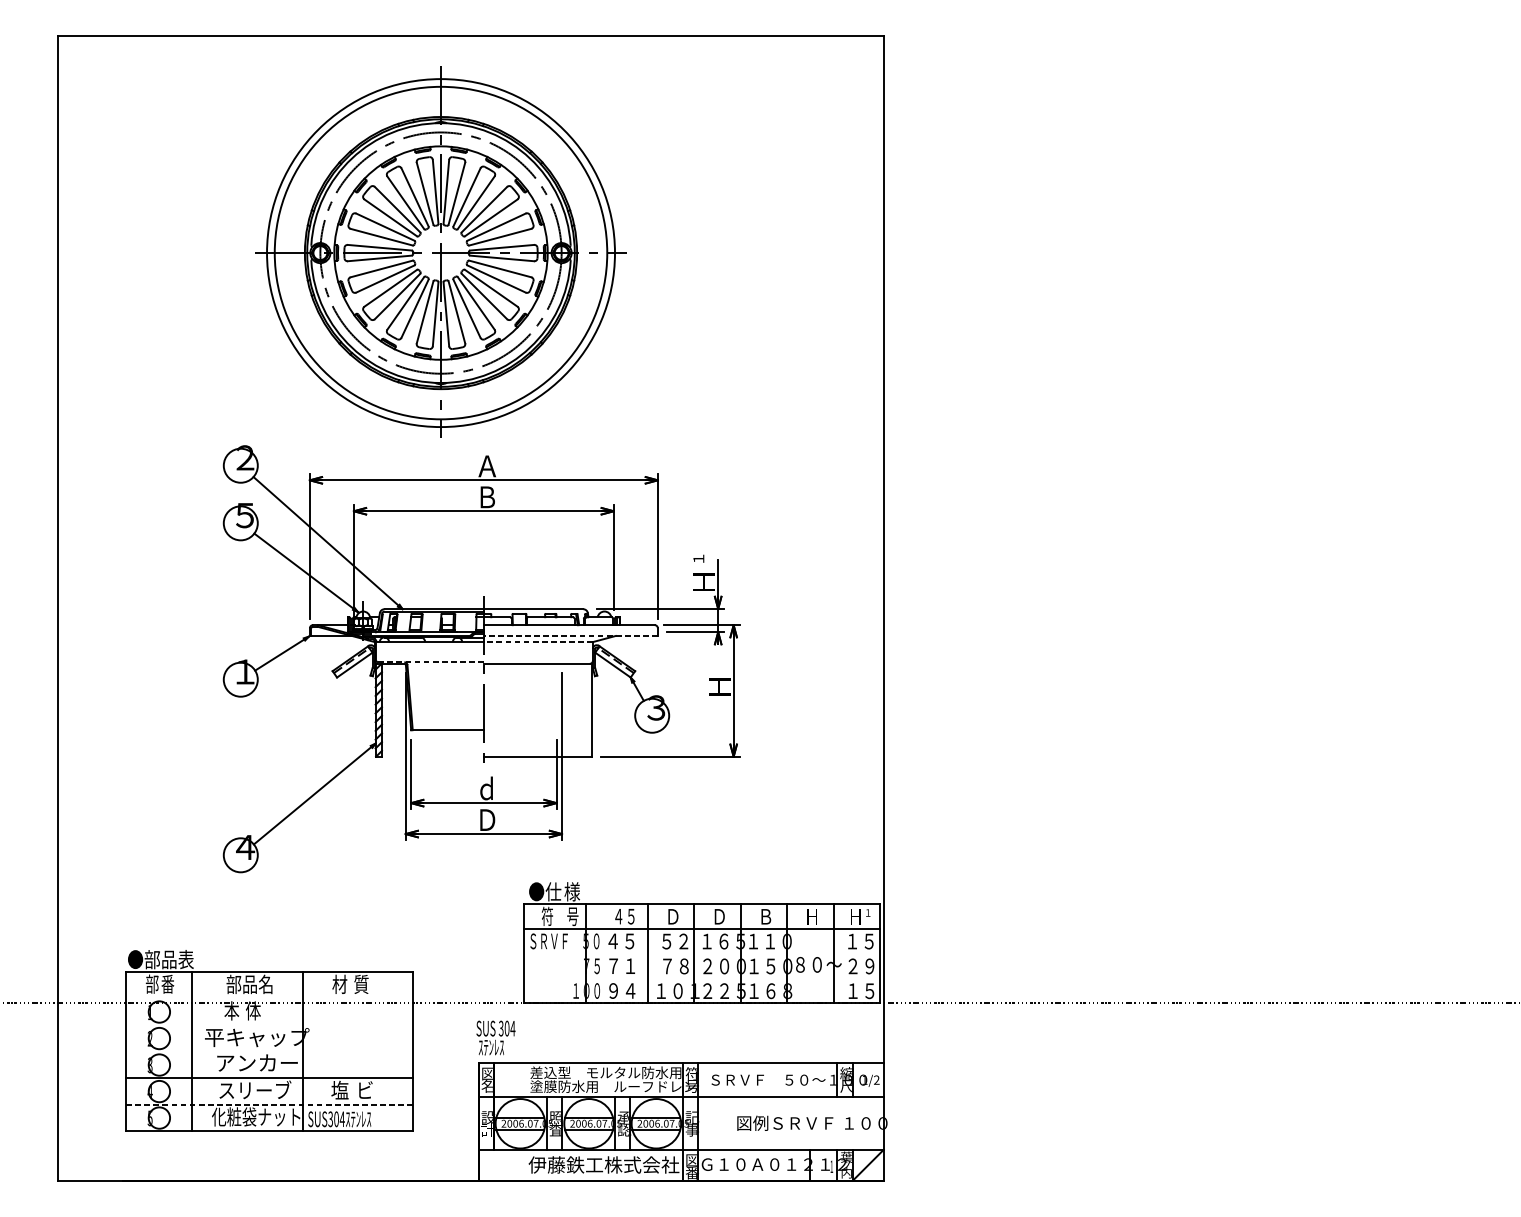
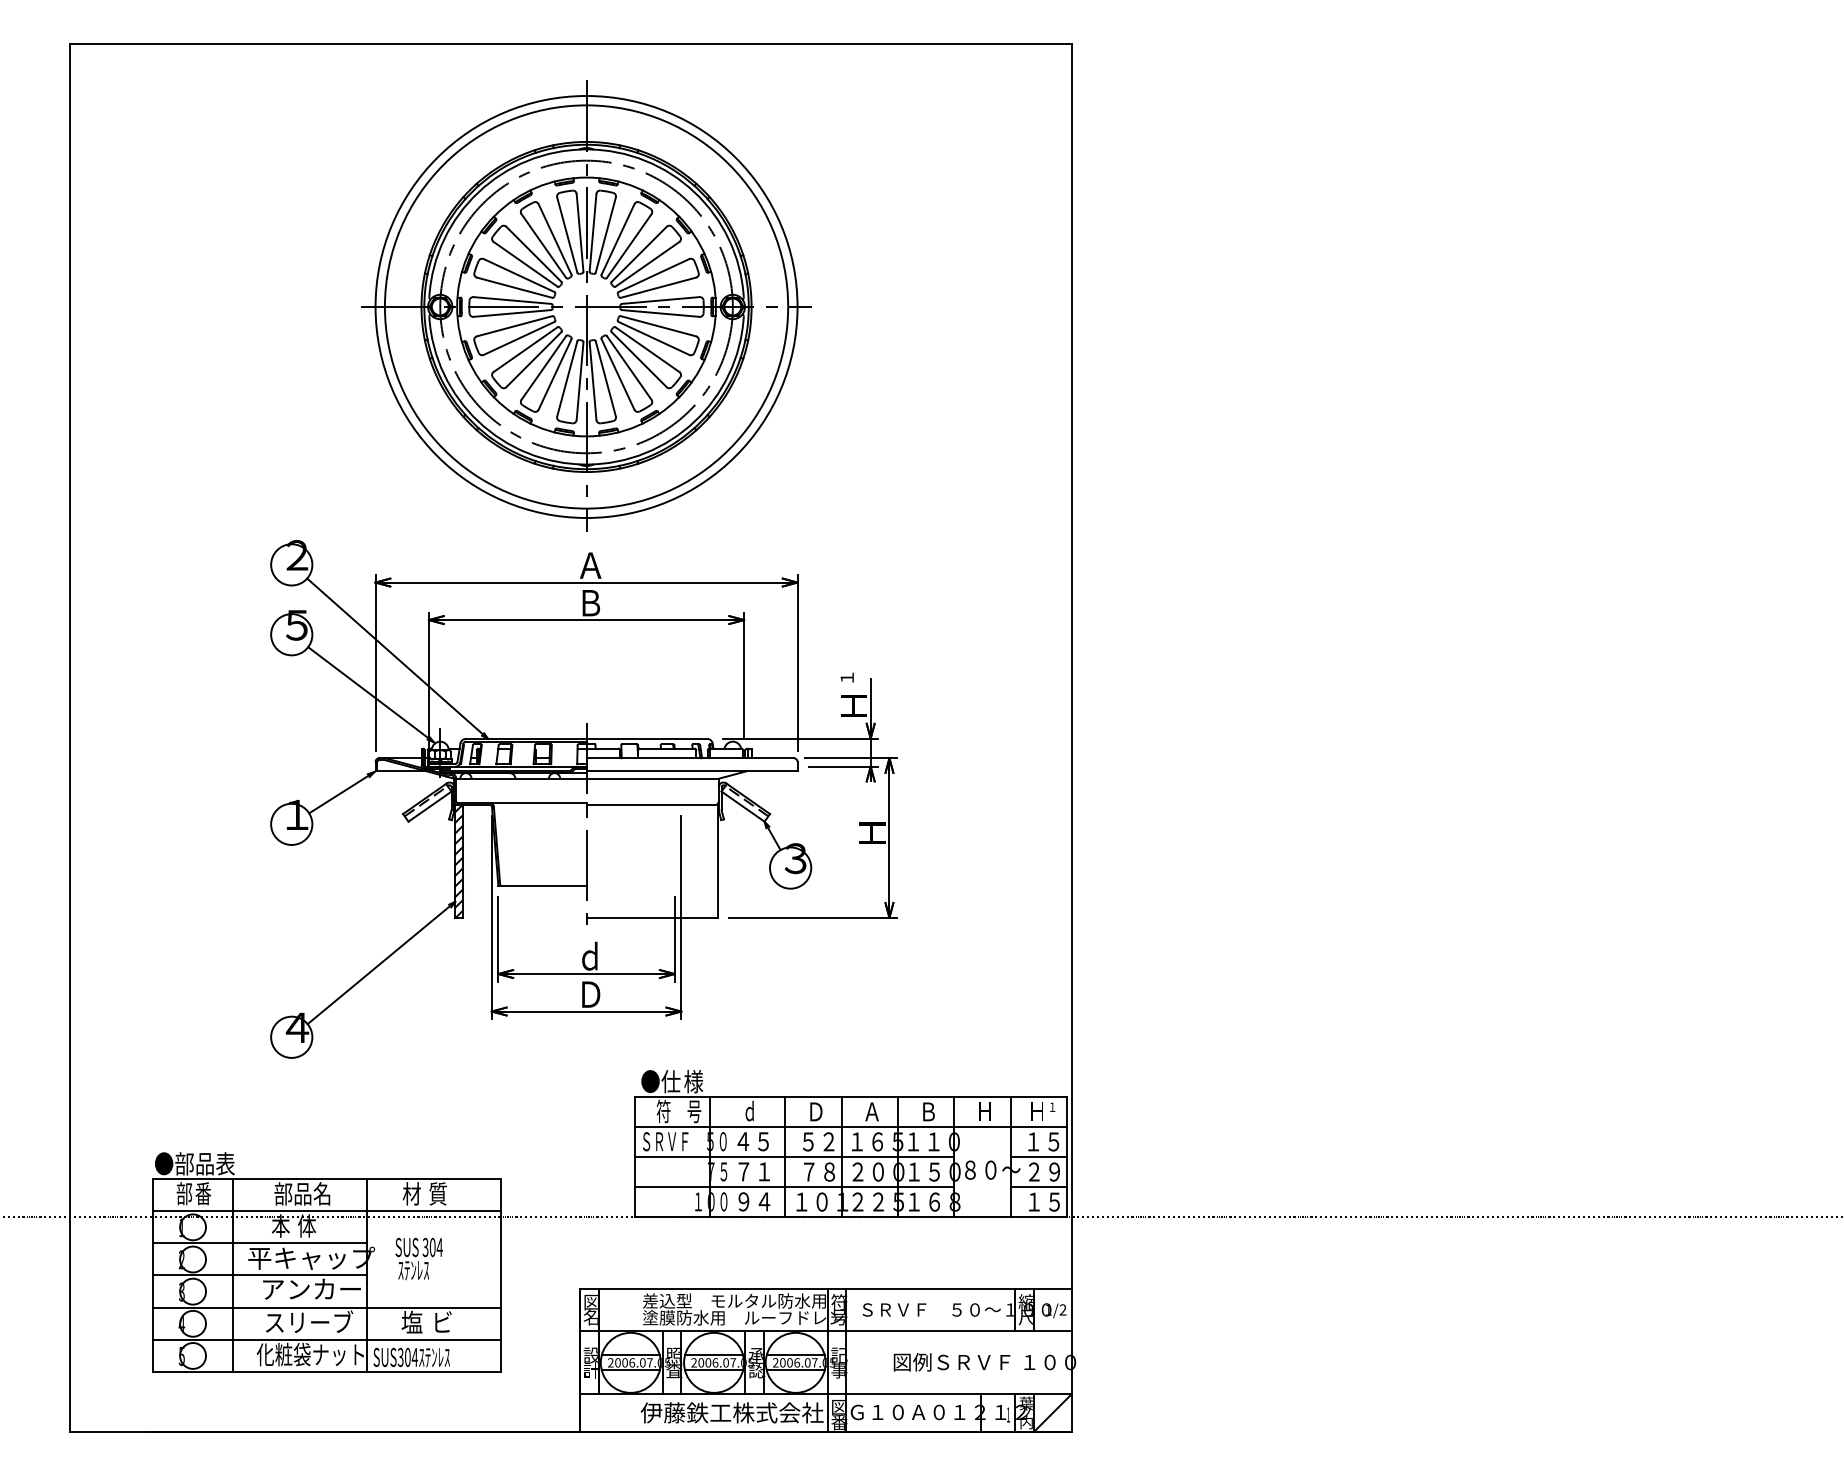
part: (440, 251) -> (586, 305), moved
line: (570, 636) -> (691, 771), dashed -> solid
line: (538, 641) -> (652, 778), dashed -> solid
line: (430, 662) -> (521, 803), dashed -> solid
text: (624, 915) -> (757, 1110), ４５ -> ｄ
text: (718, 916) -> (871, 1111), Ｄ -> Ａ
line: (655, 953) -> (794, 1156), added
line: (856, 953) -> (1038, 1156), added
line: (655, 978) -> (794, 1186), added
line: (856, 978) -> (1038, 1186), added
line: (269, 998) -> (326, 1211), added
line: (214, 1025) -> (259, 1243), added
text: (495, 1037) -> (418, 1258), moved
line: (214, 1051) -> (259, 1275), added
line: (270, 1104) -> (327, 1339), dashed -> solid

